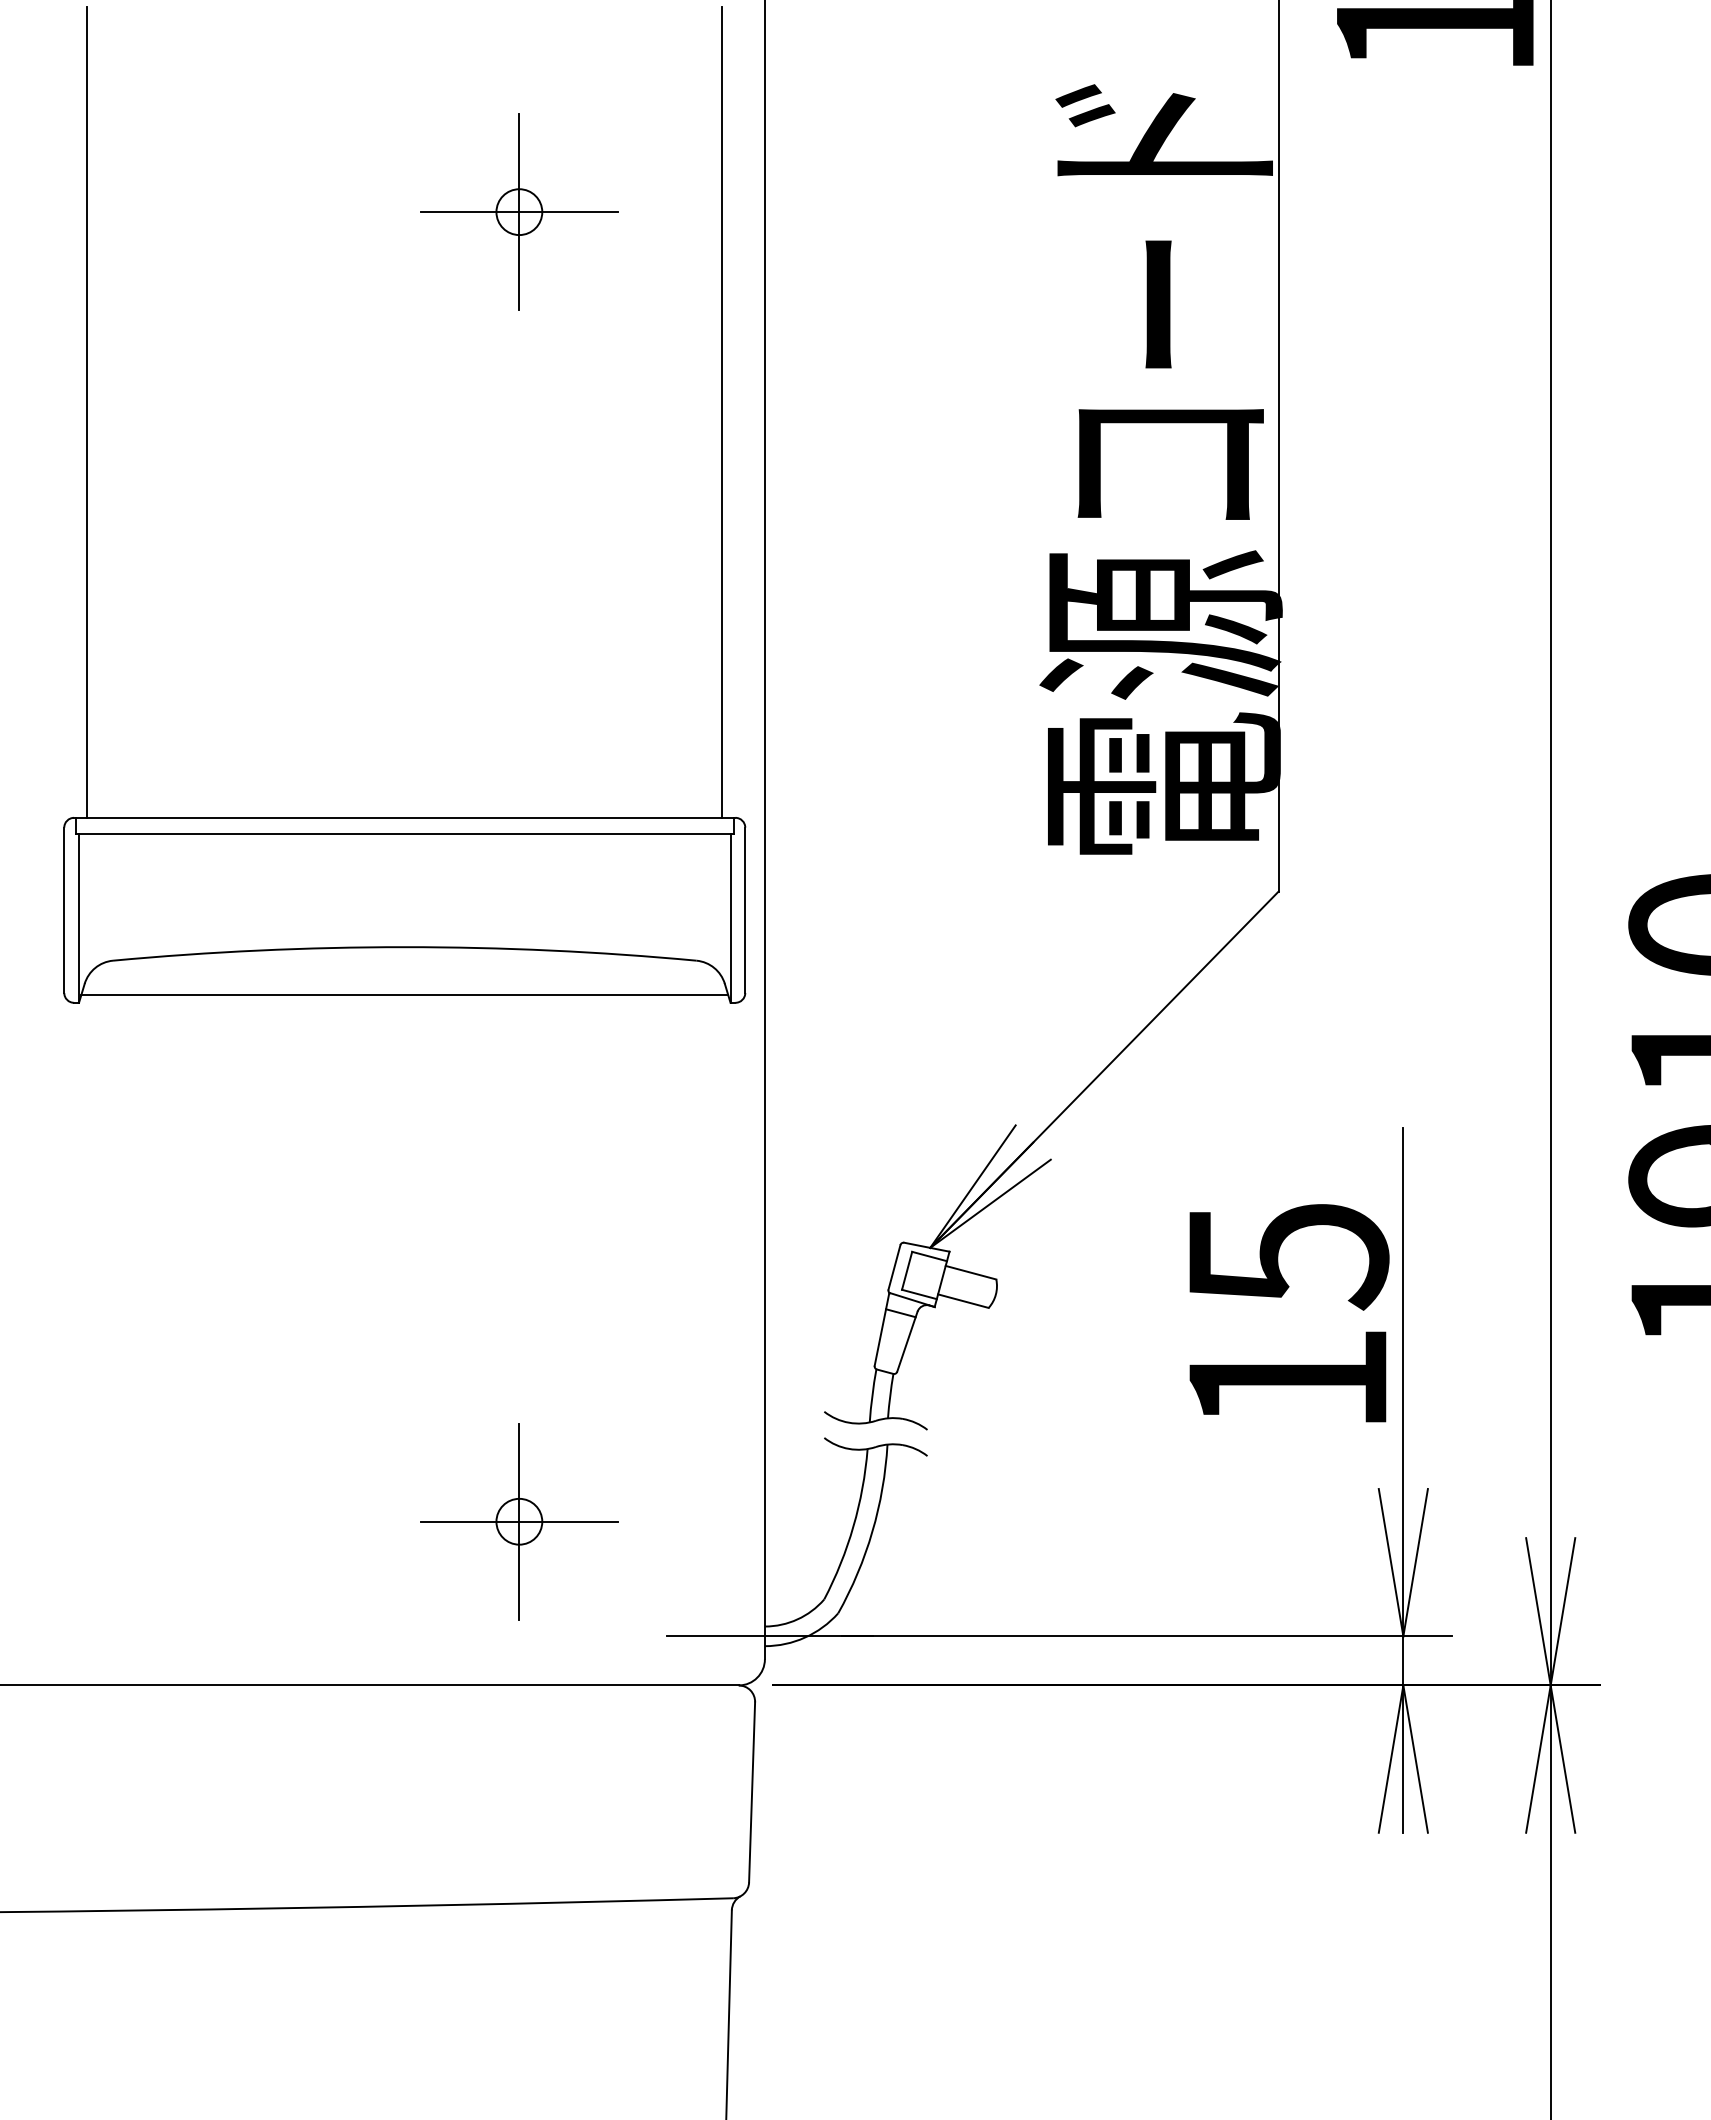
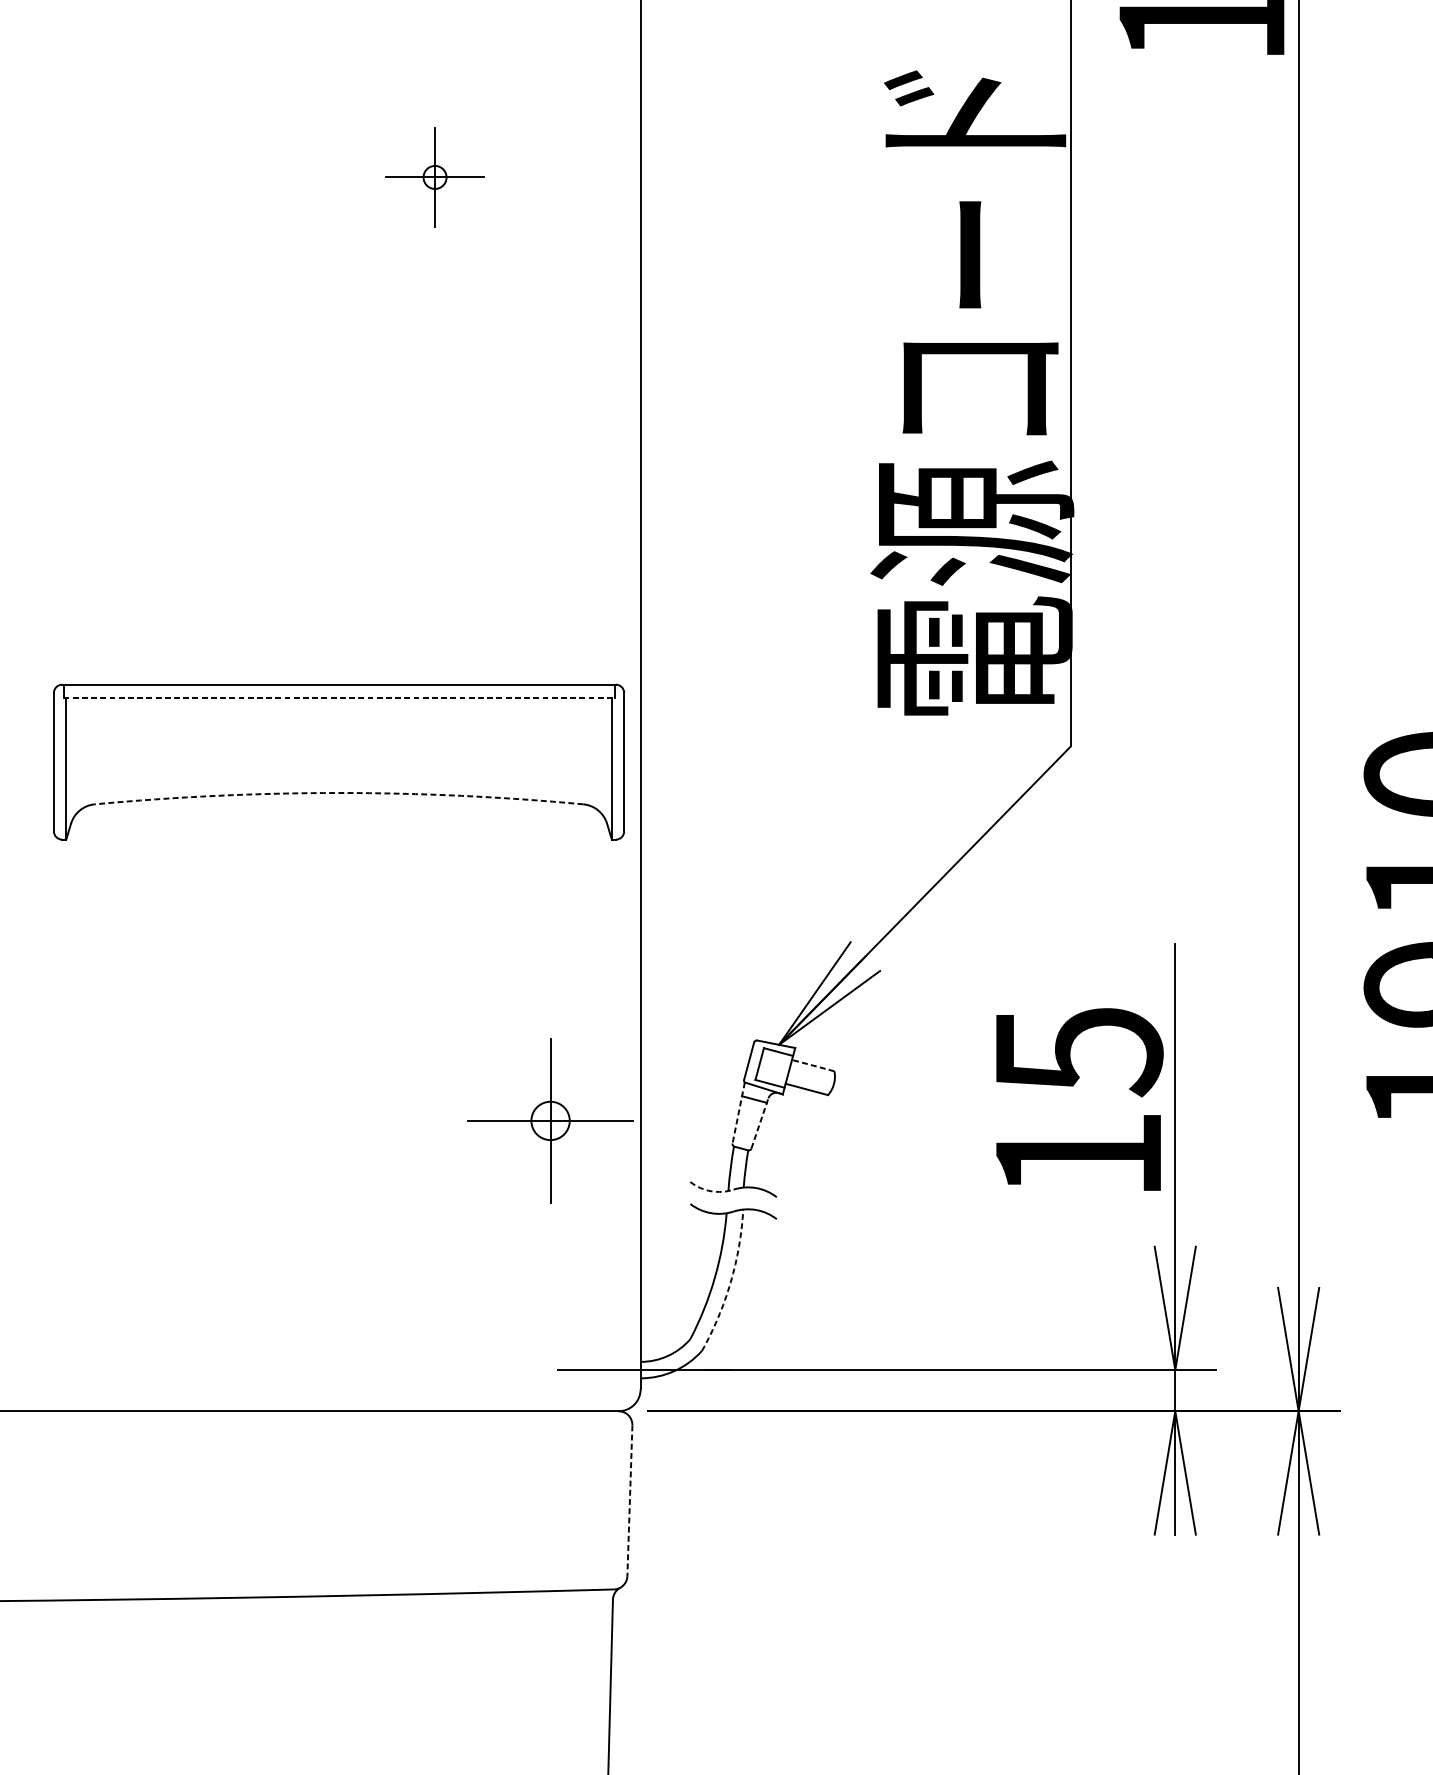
part: (519, 211) -> (435, 176), size x0.6
line: (87, 412) -> (73, 345), removed
line: (722, 412) -> (605, 345), removed
line: (405, 834) -> (339, 698), solid -> dashed
arc: (404, 947) -> (338, 793), solid -> dashed
line: (404, 995) -> (338, 833), removed
line: (970, 1272) -> (812, 1065), solid -> dashed
line: (881, 1329) -> (738, 1113), solid -> dashed
line: (907, 1341) -> (760, 1123), solid -> dashed
arc: (848, 1422) -> (710, 1191), solid -> dashed
part: (519, 1521) -> (550, 1120), moved
arc: (872, 1531) -> (730, 1282), solid -> dashed
line: (752, 1792) -> (630, 1500), solid -> dashed

